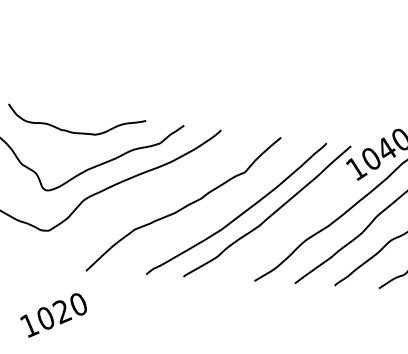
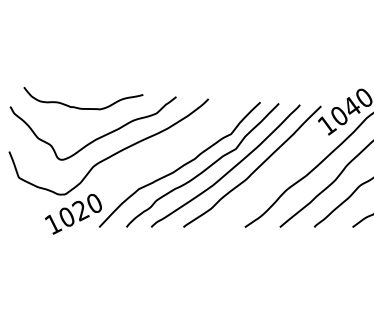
curve: (212, 210) -> (205, 168), added
text: (53, 315) -> (73, 214), moved

